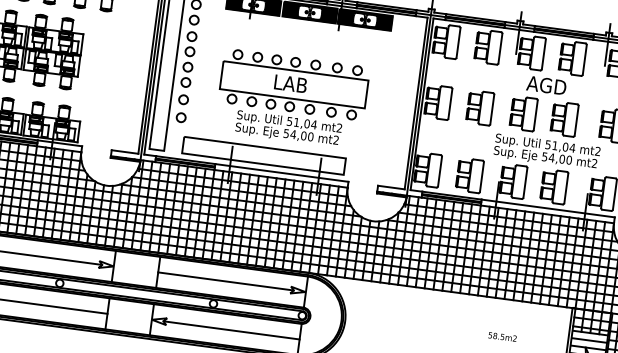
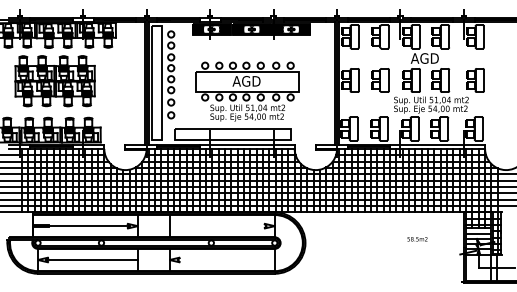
text: (292, 84) -> (246, 81), LAB -> AGD
line: (225, 281) -> (217, 226), removed
line: (231, 331) -> (226, 260), removed

